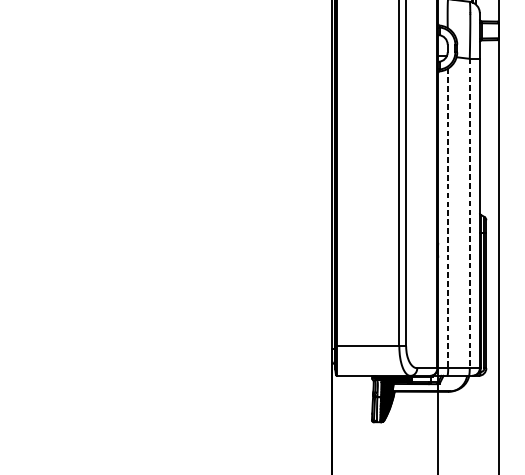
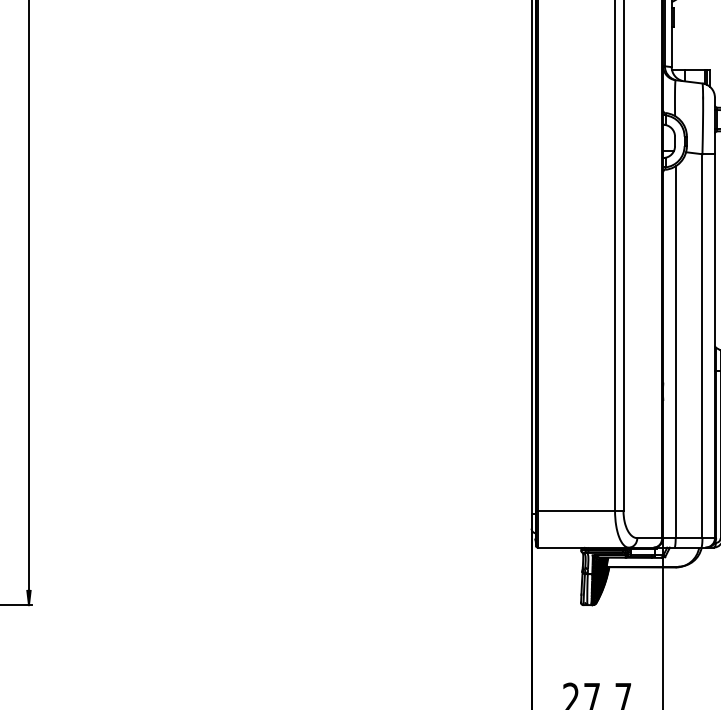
line: (469, 213) -> (702, 346), dashed -> solid
line: (448, 218) -> (675, 352), dashed -> solid

